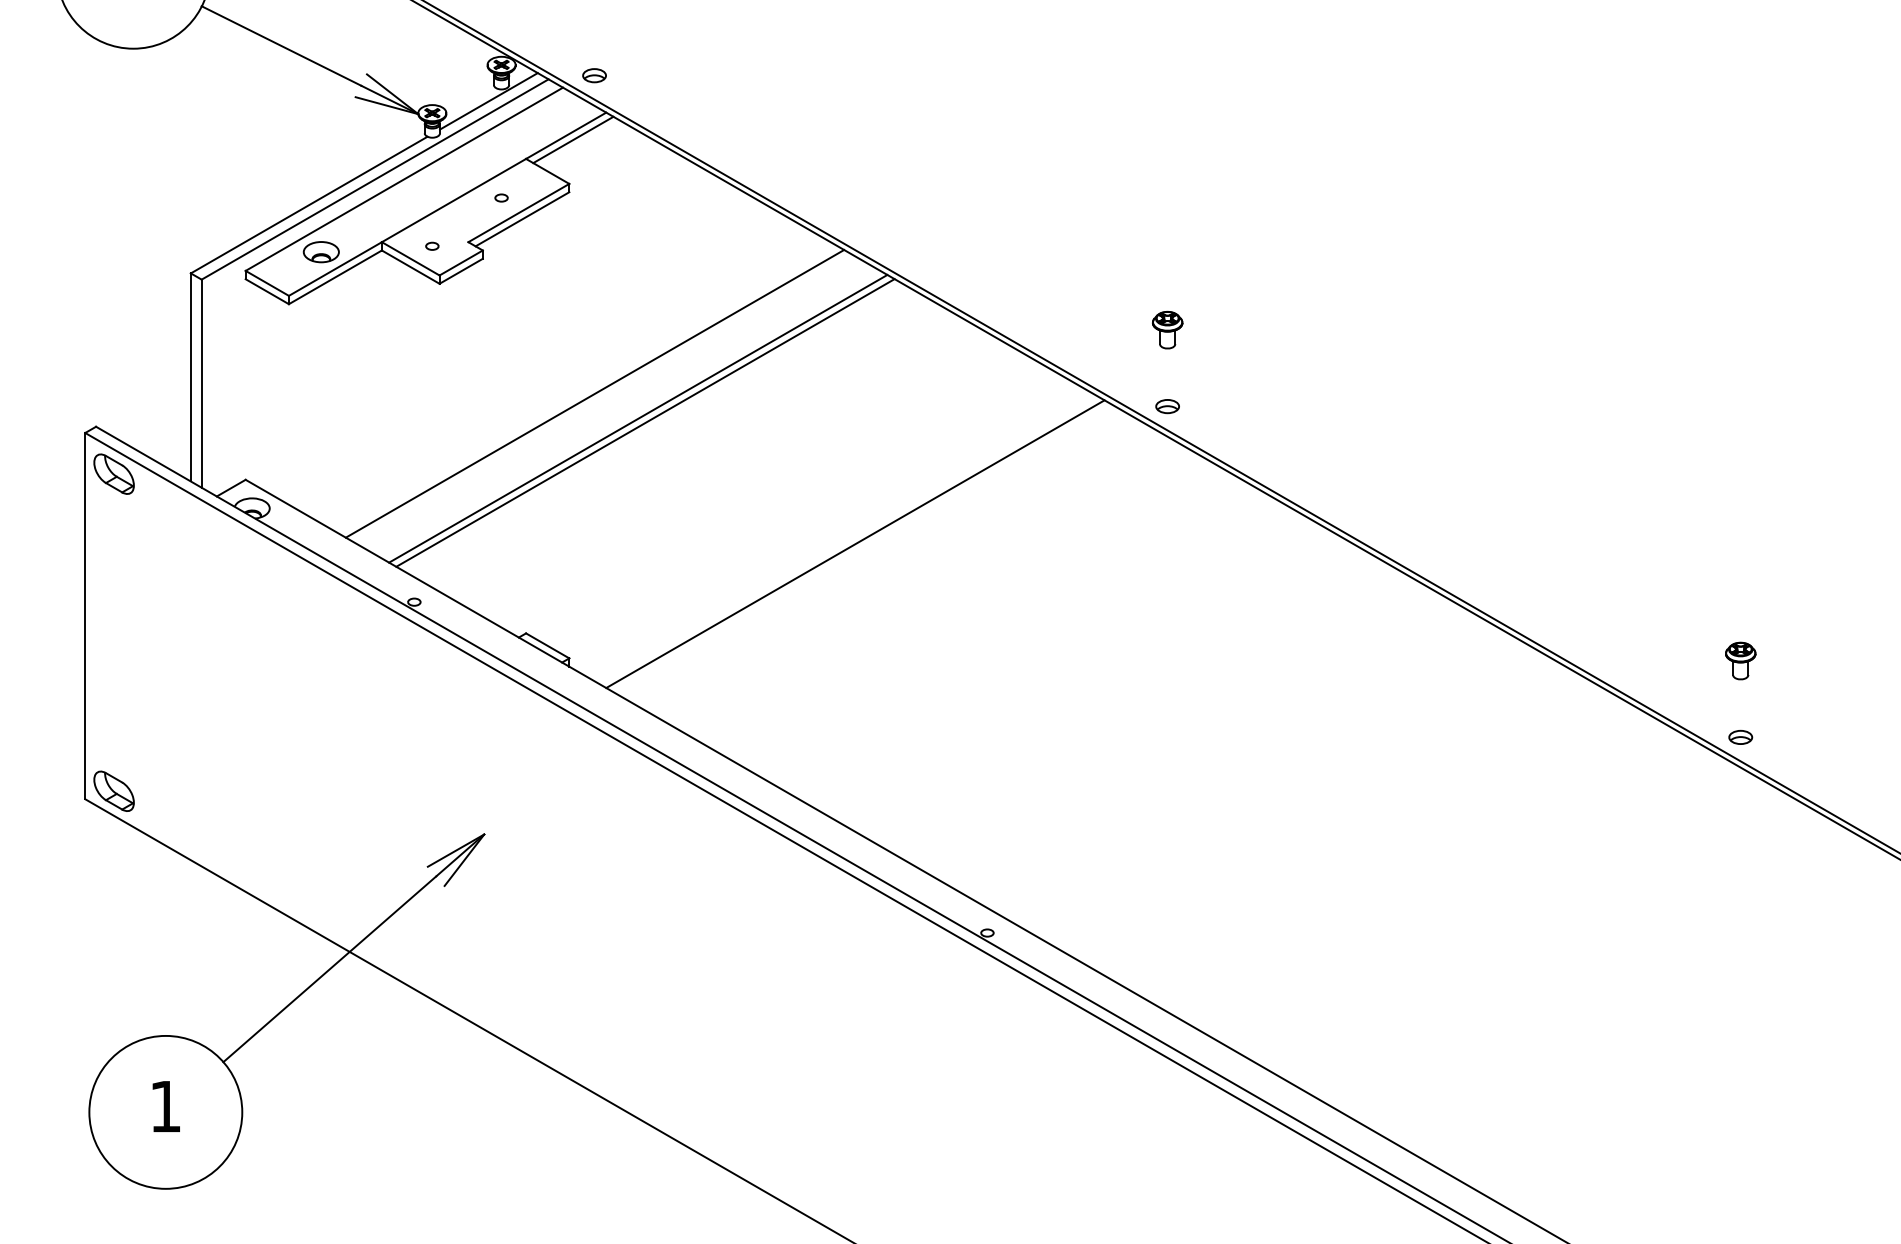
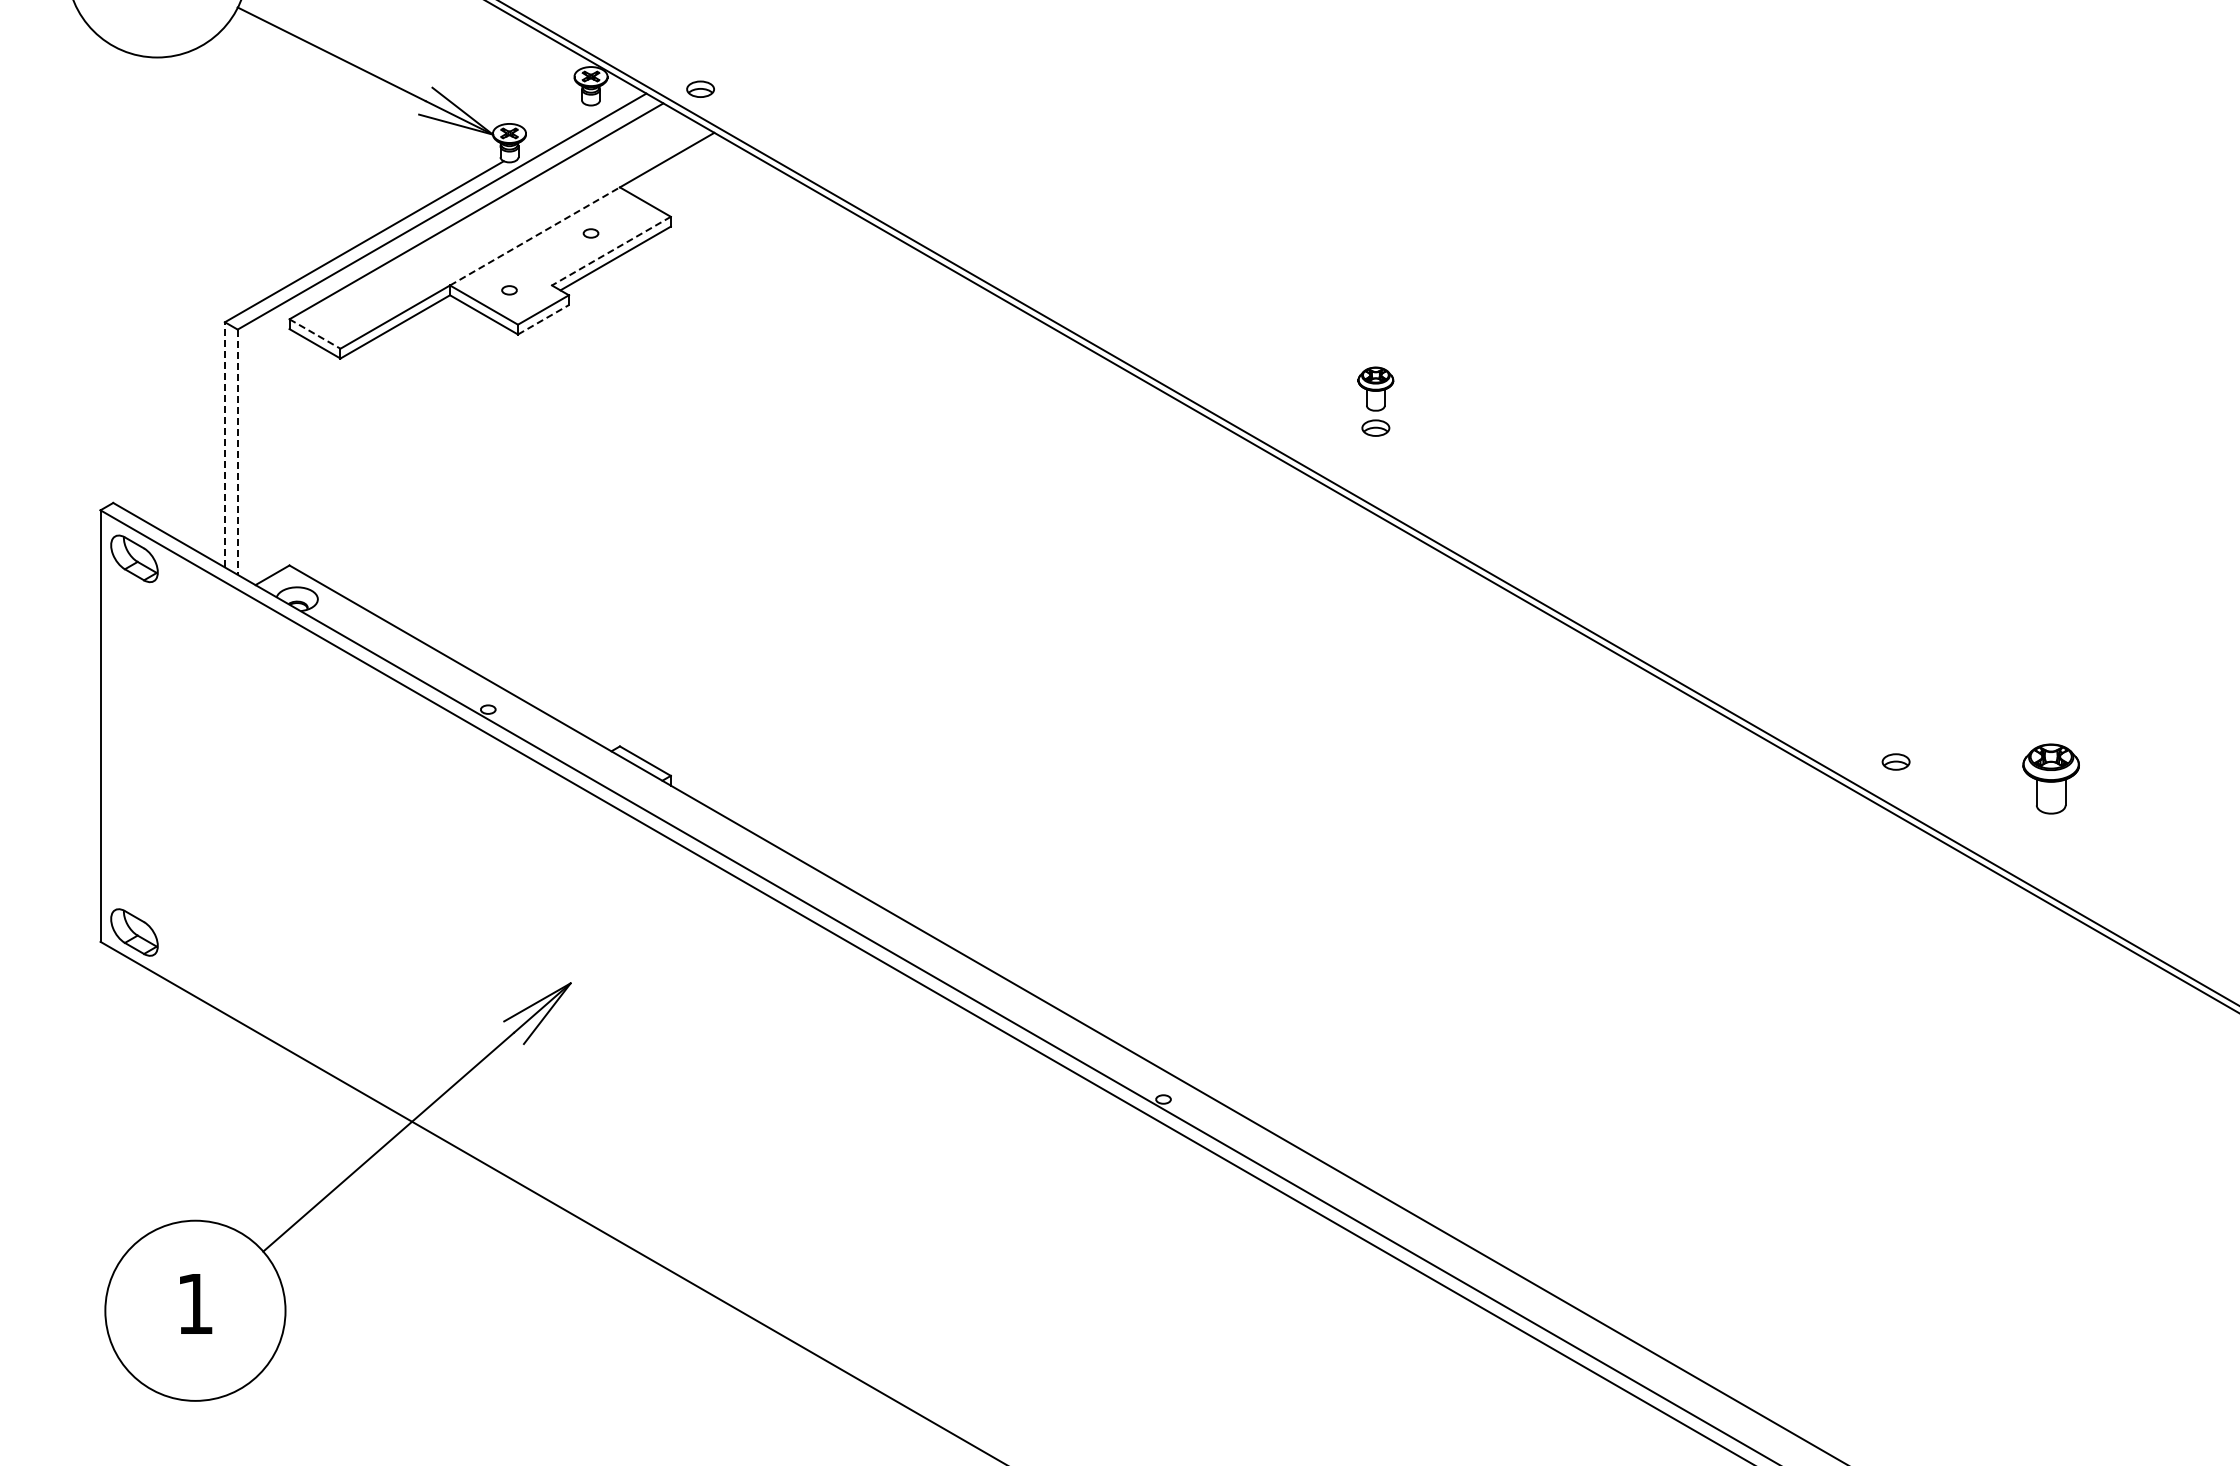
line: (488, 101) -> (575, 119), removed
line: (573, 139) -> (675, 164), removed
line: (454, 200) -> (535, 236), solid -> dashed
line: (518, 213) -> (611, 251), solid -> dashed
part: (321, 252) -> (378, 297), removed
line: (461, 271) -> (543, 319), solid -> dashed
line: (267, 283) -> (315, 334), solid -> dashed
line: (190, 377) -> (224, 444), solid -> dashed
line: (201, 383) -> (237, 452), solid -> dashed
line: (594, 393) -> (700, 463), removed
part: (1167, 406) -> (1375, 427), moved
line: (637, 418) -> (751, 493), removed
line: (645, 422) -> (760, 497), removed
line: (855, 543) -> (1007, 640), removed
part: (1740, 660) -> (2050, 778), size x1.6
part: (1740, 736) -> (1895, 761), moved

